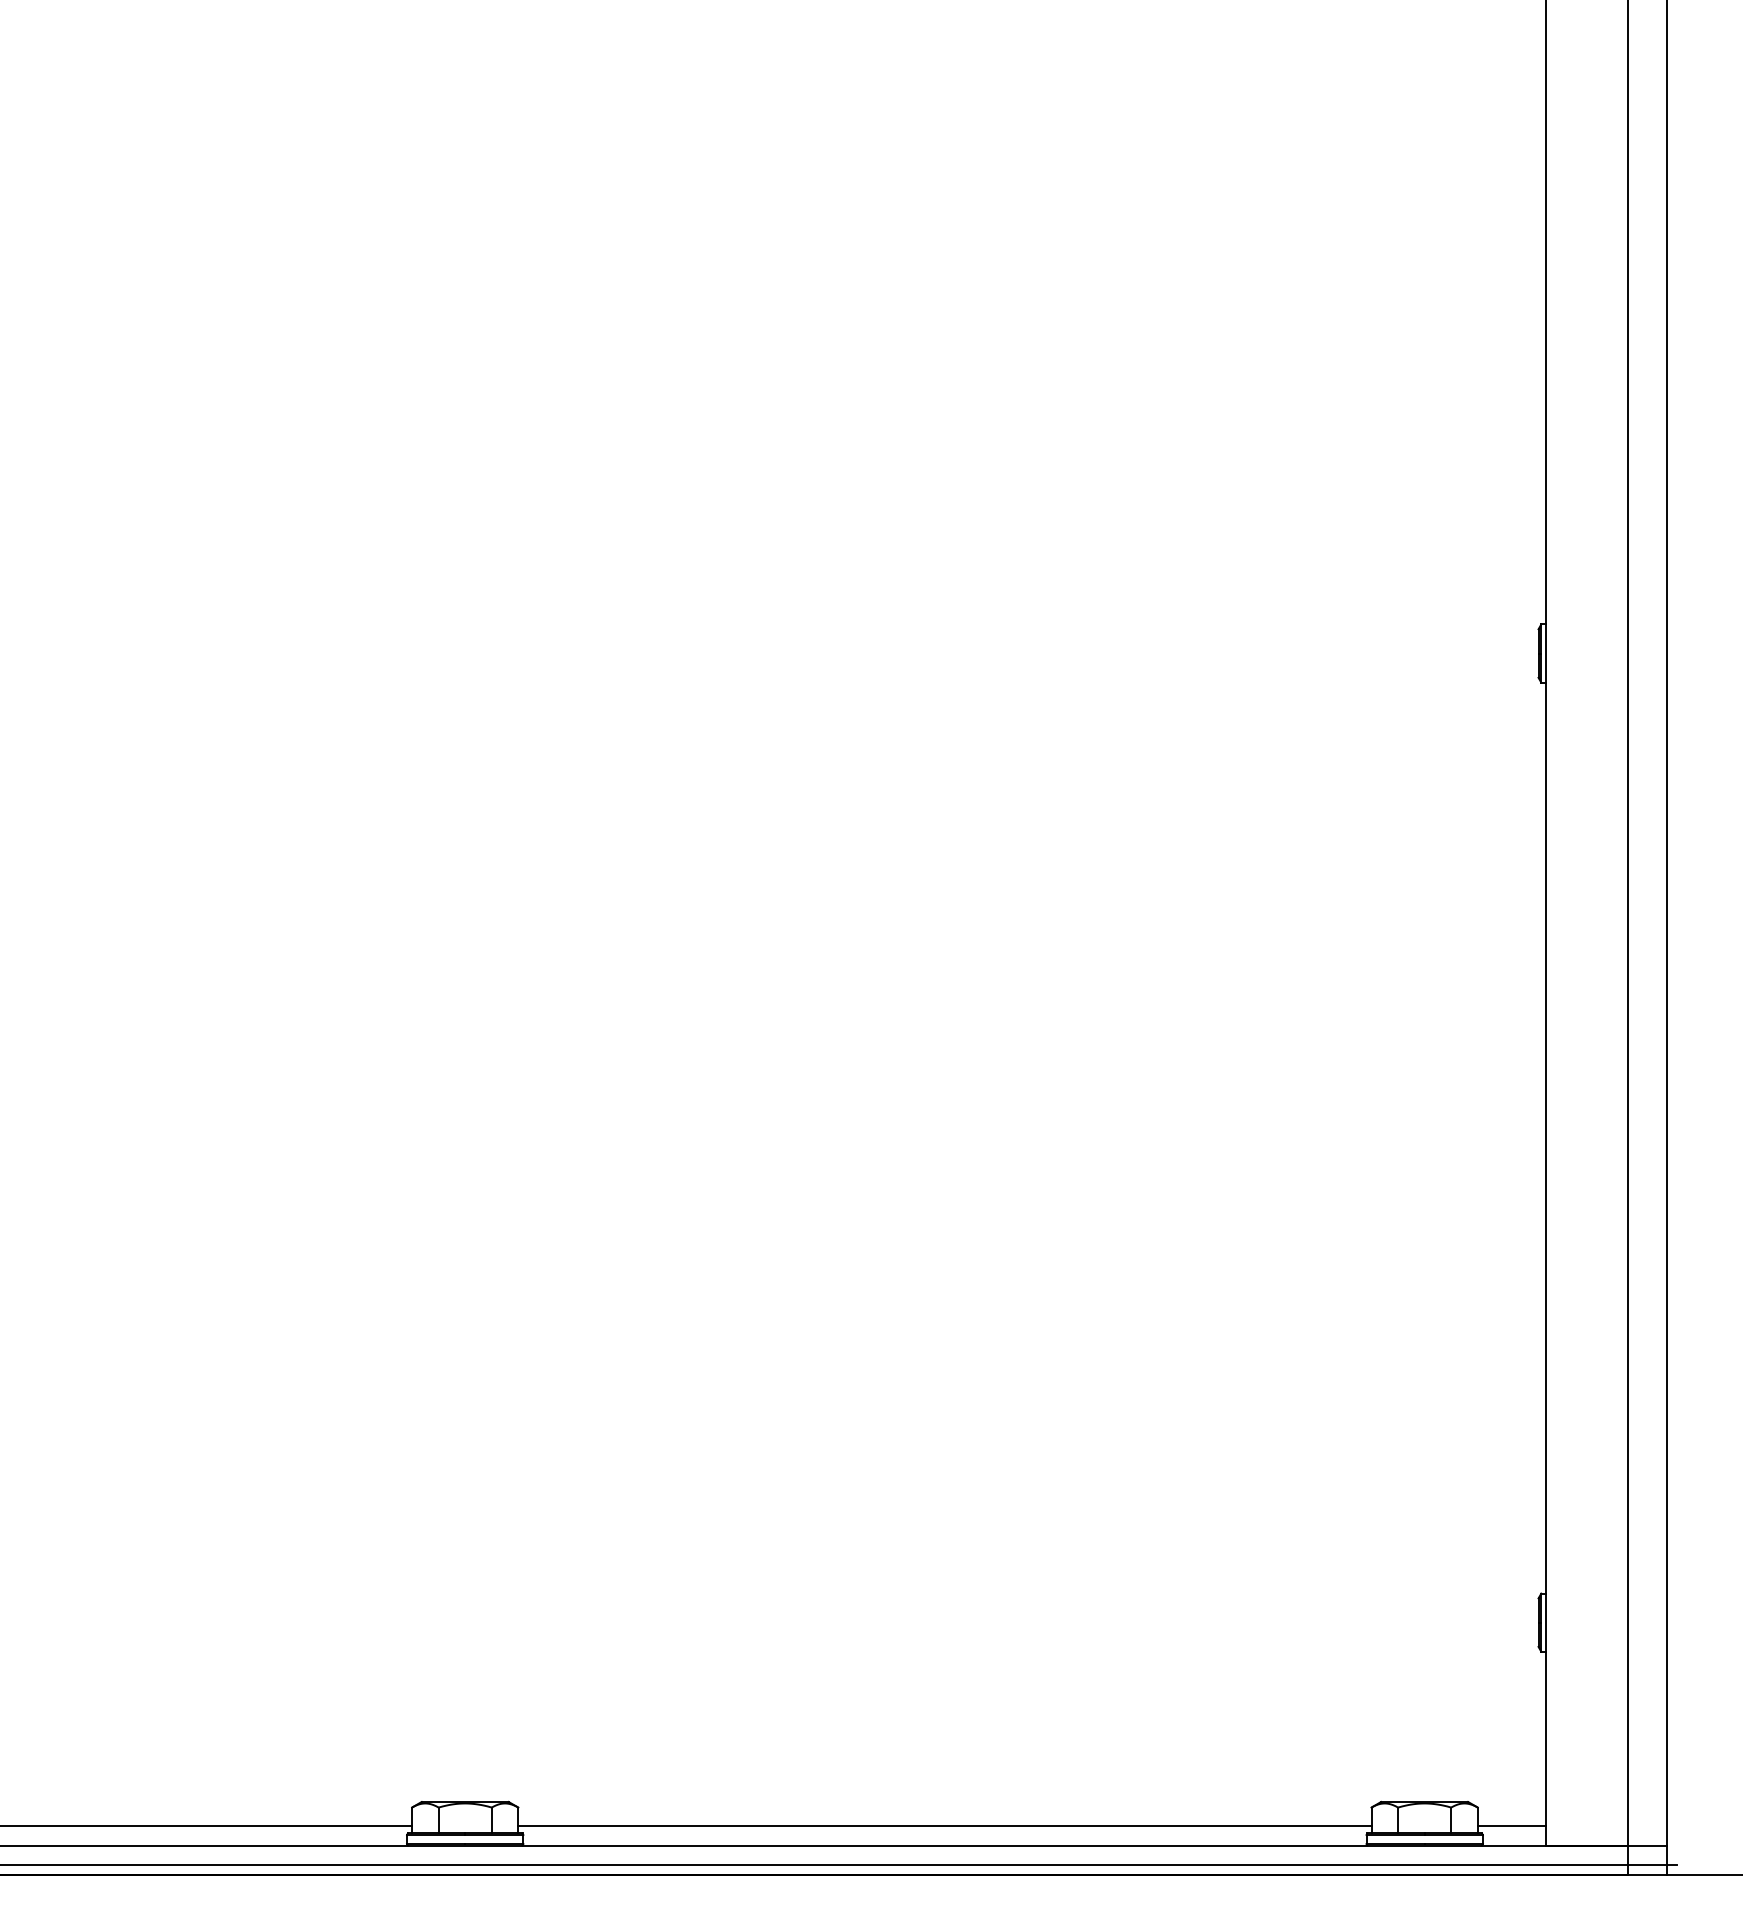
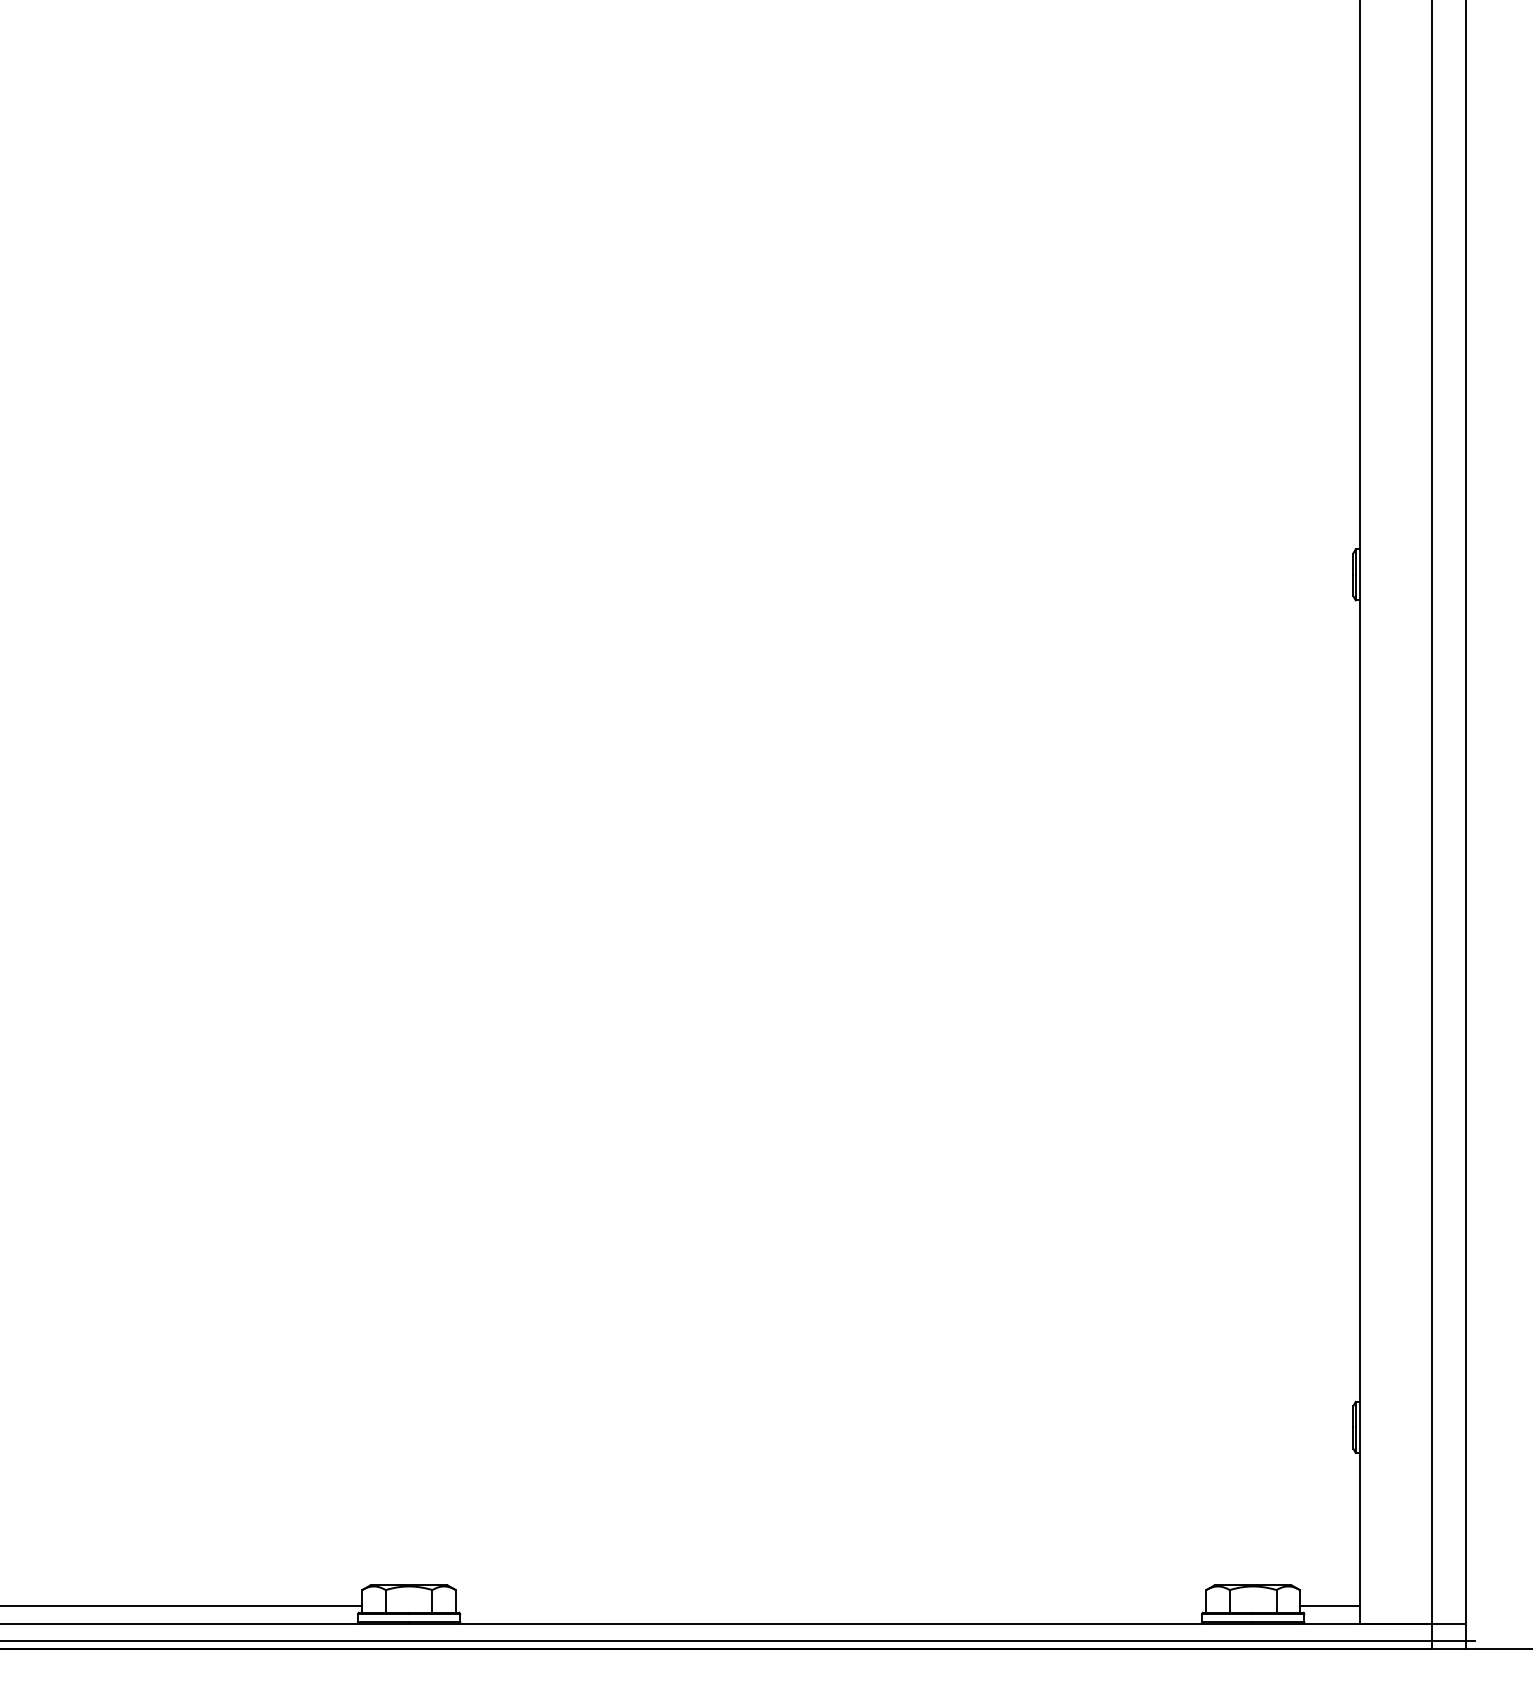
line: (944, 1826) -> (830, 1606), removed

